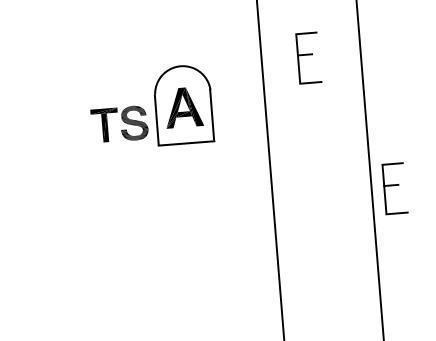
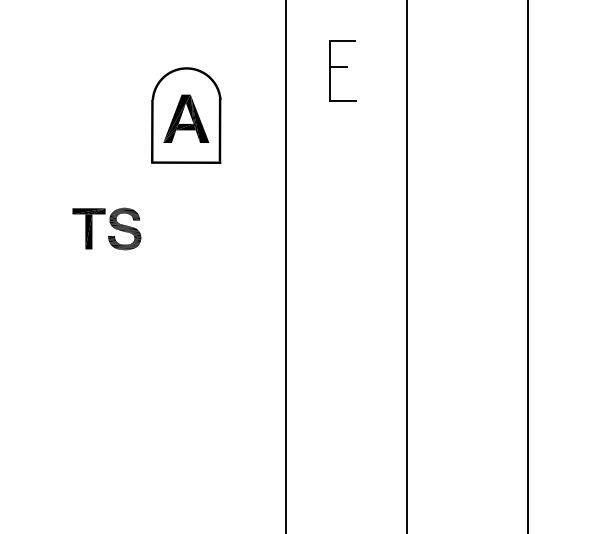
part: (119, 123) -> (106, 228), moved
part: (394, 188) -> (434, 237), removed

